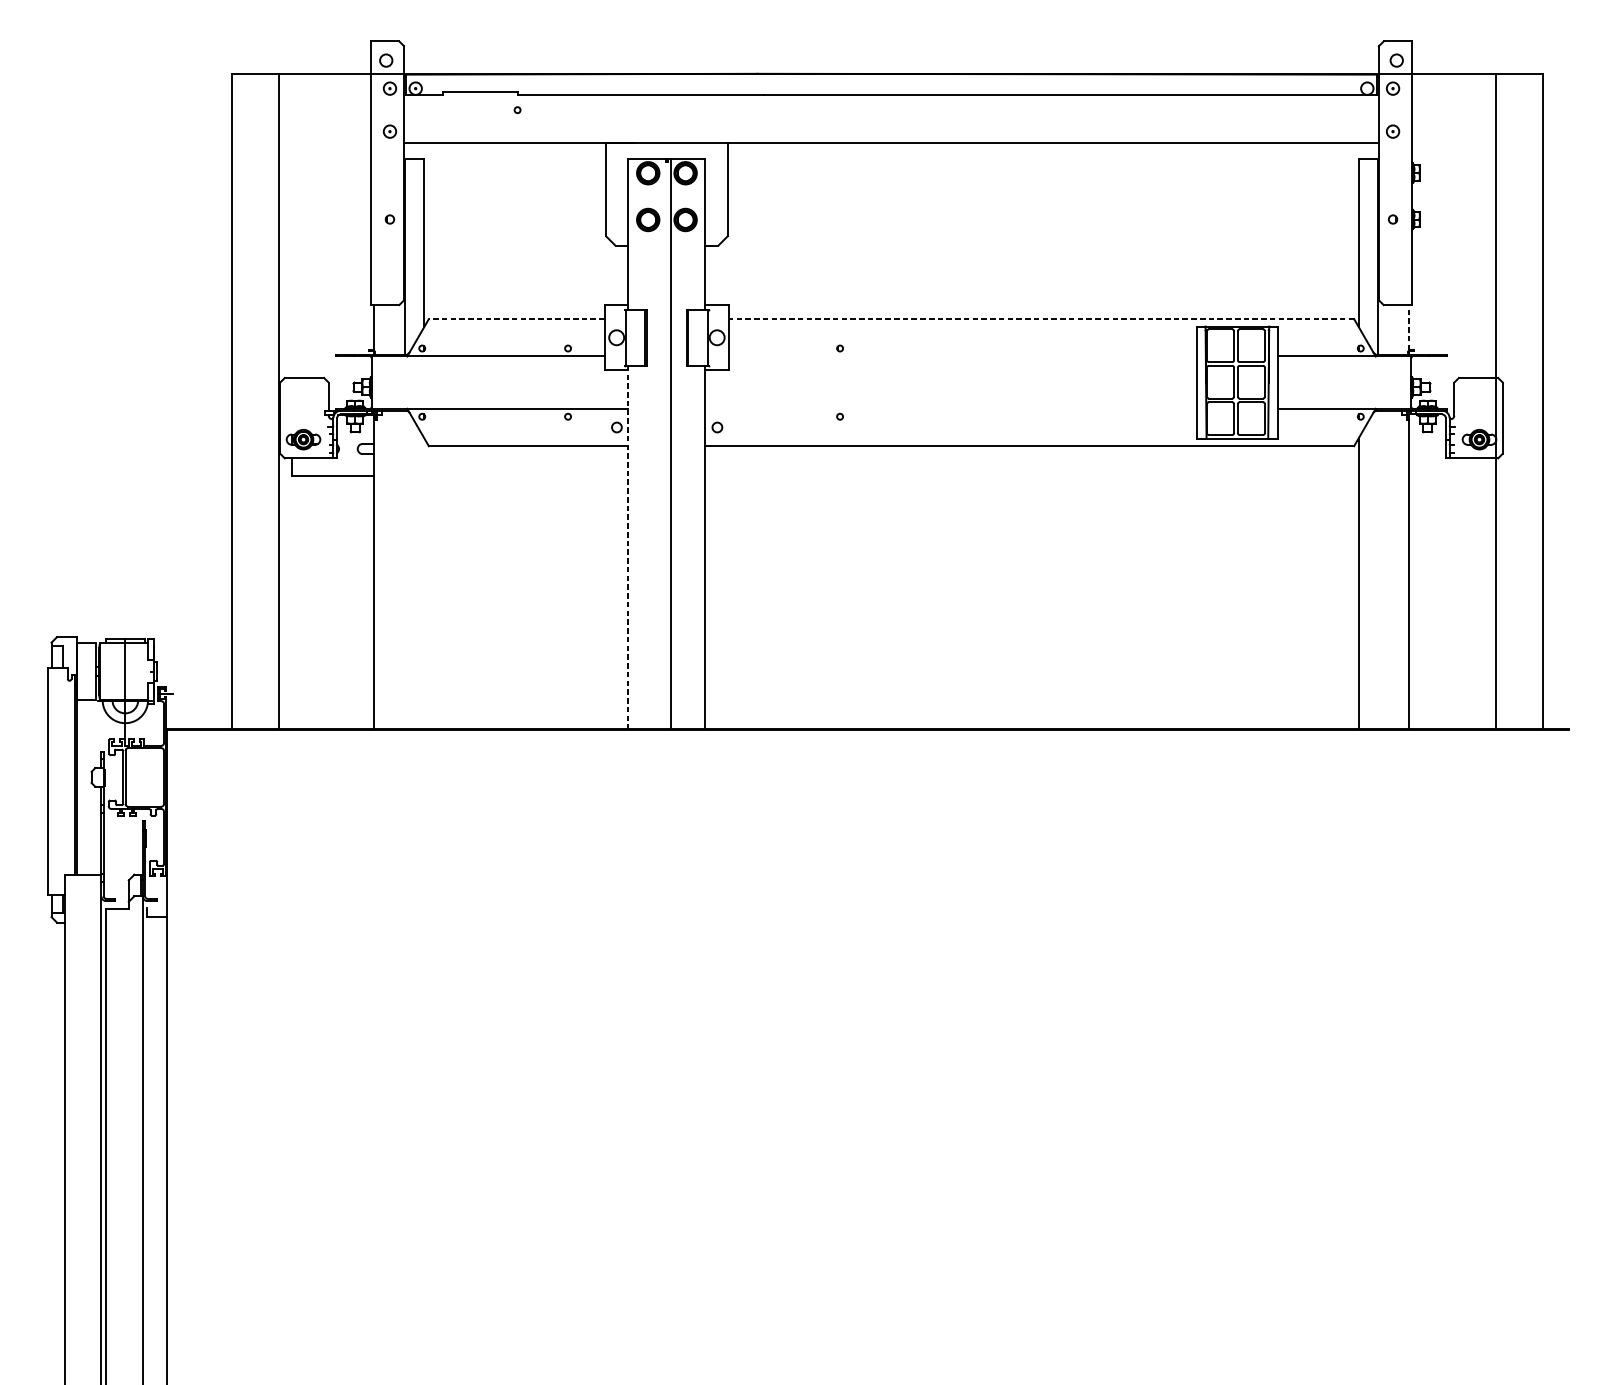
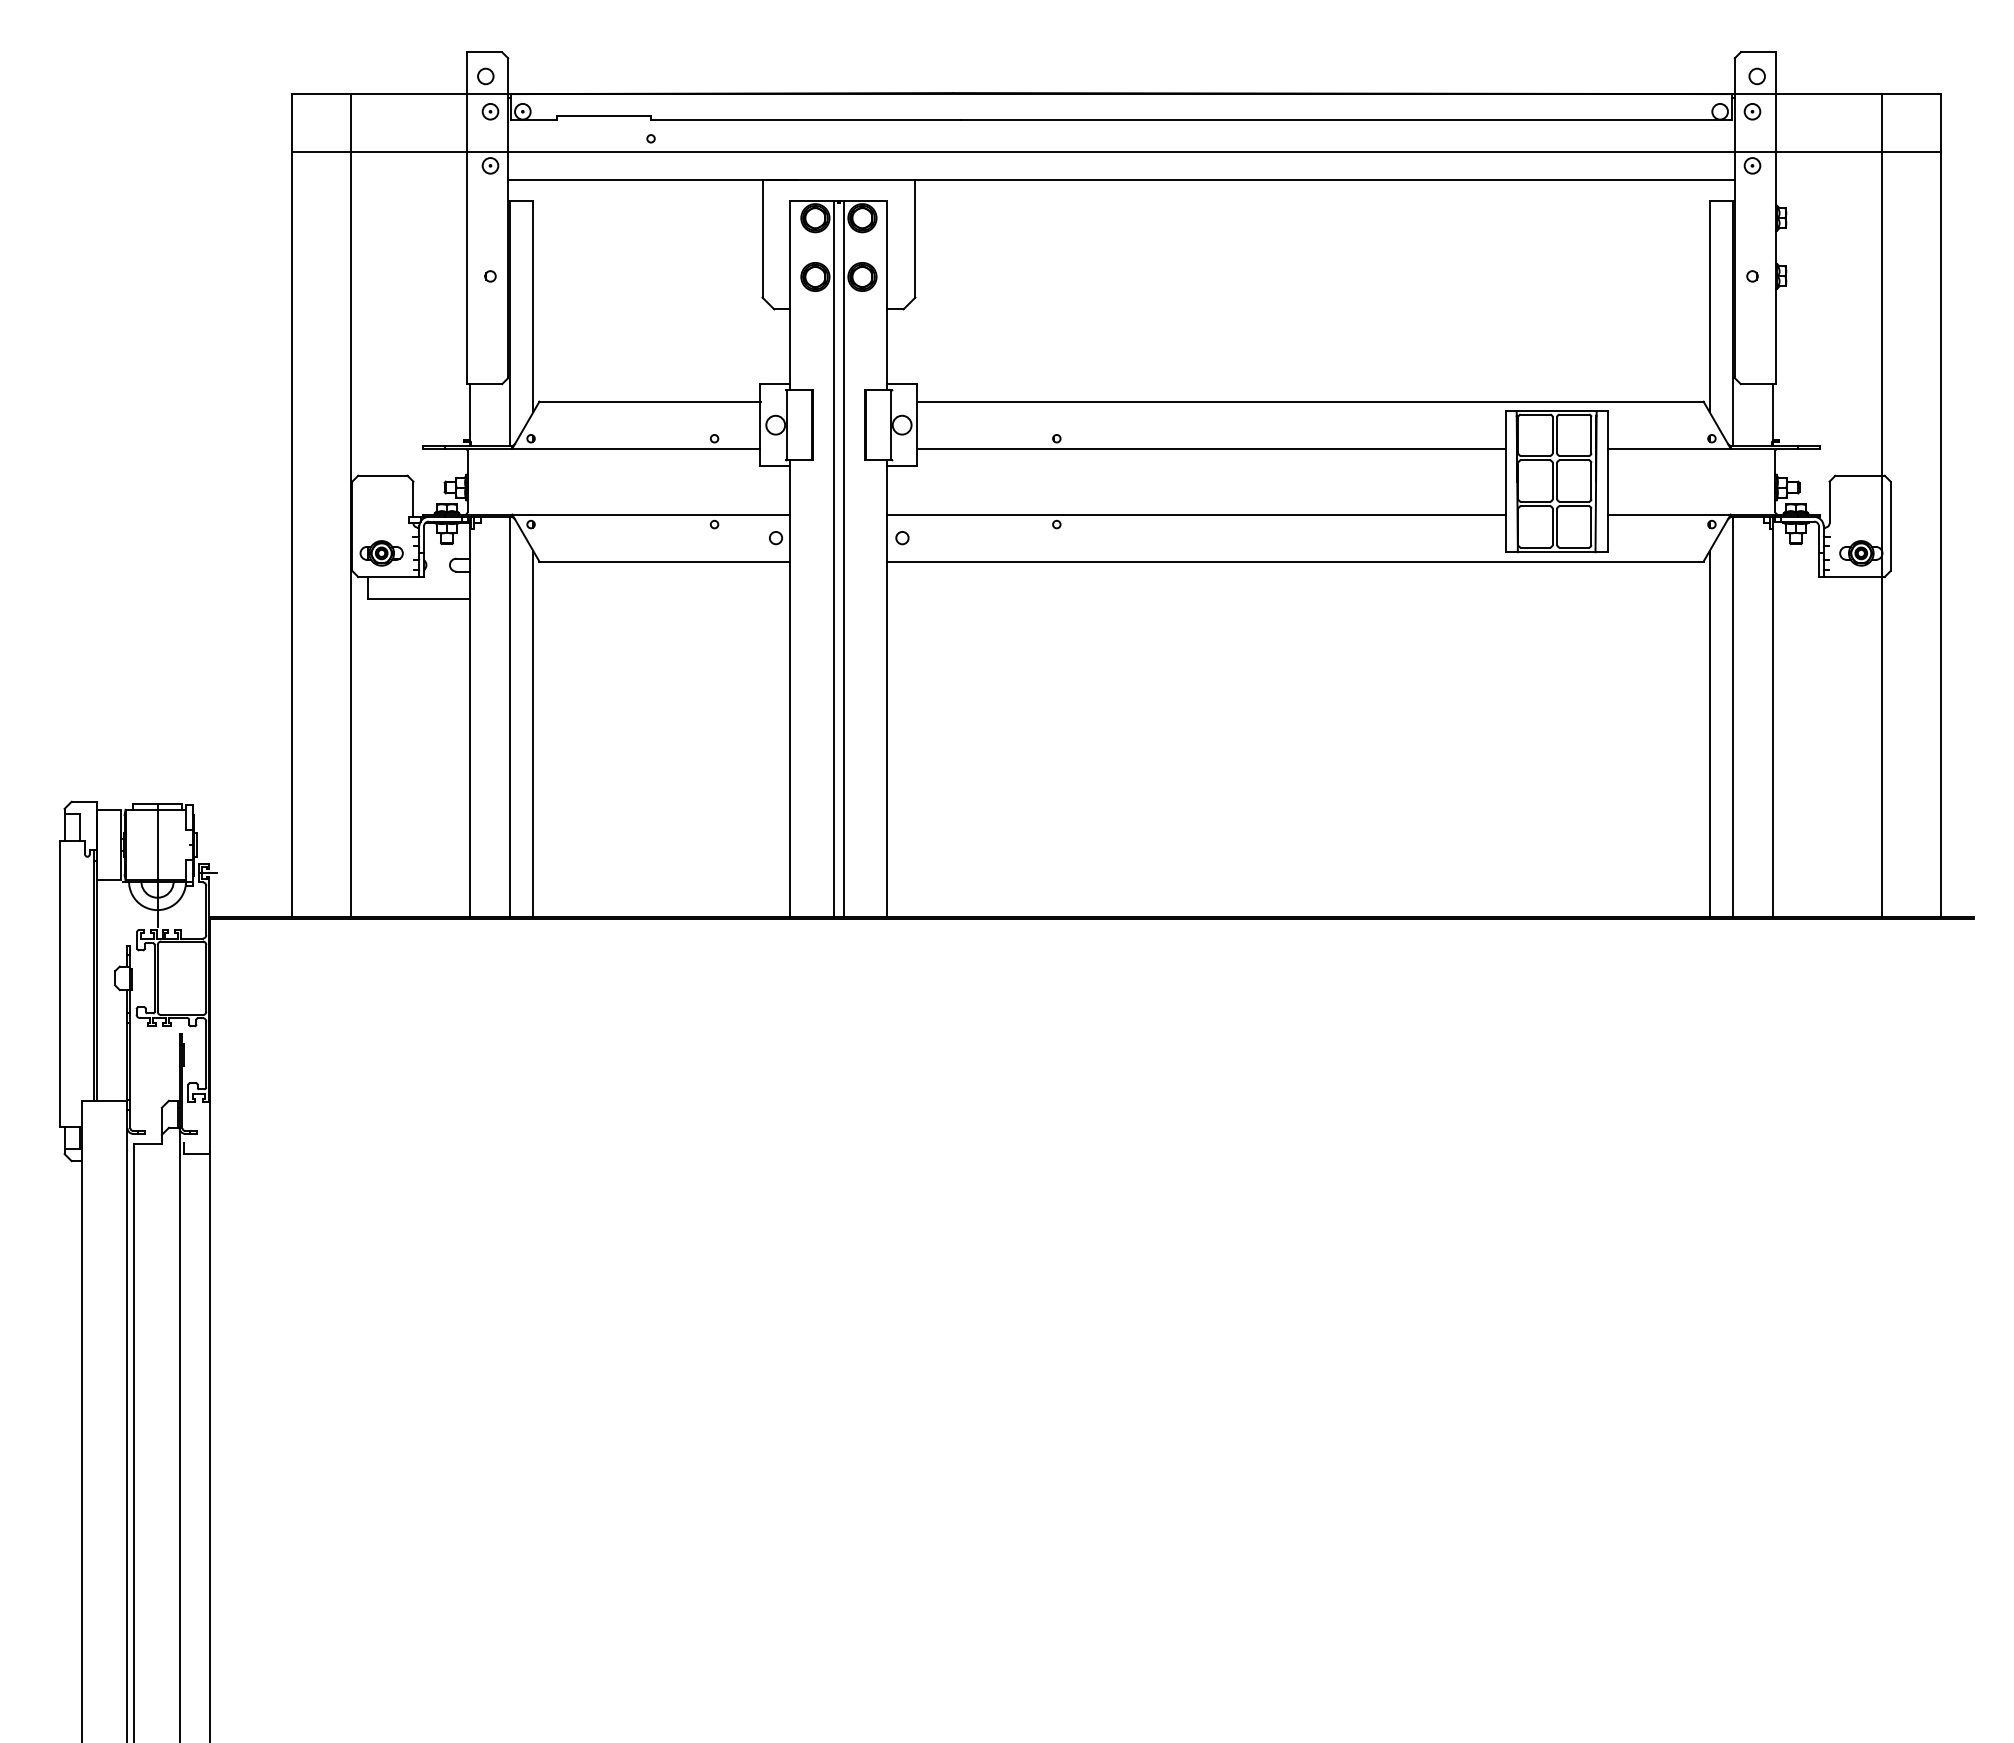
line: (886, 121) -> (1115, 152), added
line: (517, 318) -> (650, 401), dashed -> solid
line: (1041, 318) -> (1310, 401), dashed -> solid
line: (1409, 326) -> (1773, 411), dashed -> solid
line: (963, 356) -> (1211, 448), added
line: (951, 408) -> (1196, 514), added
line: (663, 443) -> (834, 558), added
line: (628, 547) -> (790, 689), dashed -> solid
line: (405, 569) -> (509, 716), added
line: (1377, 569) -> (1733, 716), added
line: (424, 582) -> (533, 733), added

